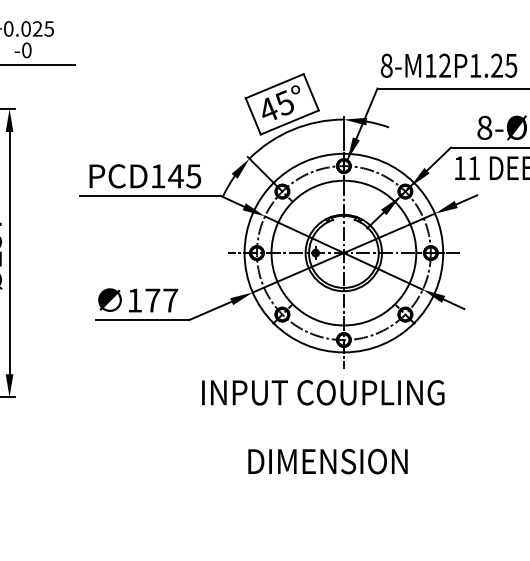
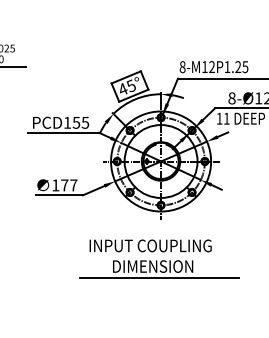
text: (176, 175) -> (76, 122), PCD145 -> PCD155
text: (322, 391) -> (150, 245), moved
line: (340, 483) -> (159, 277), added

